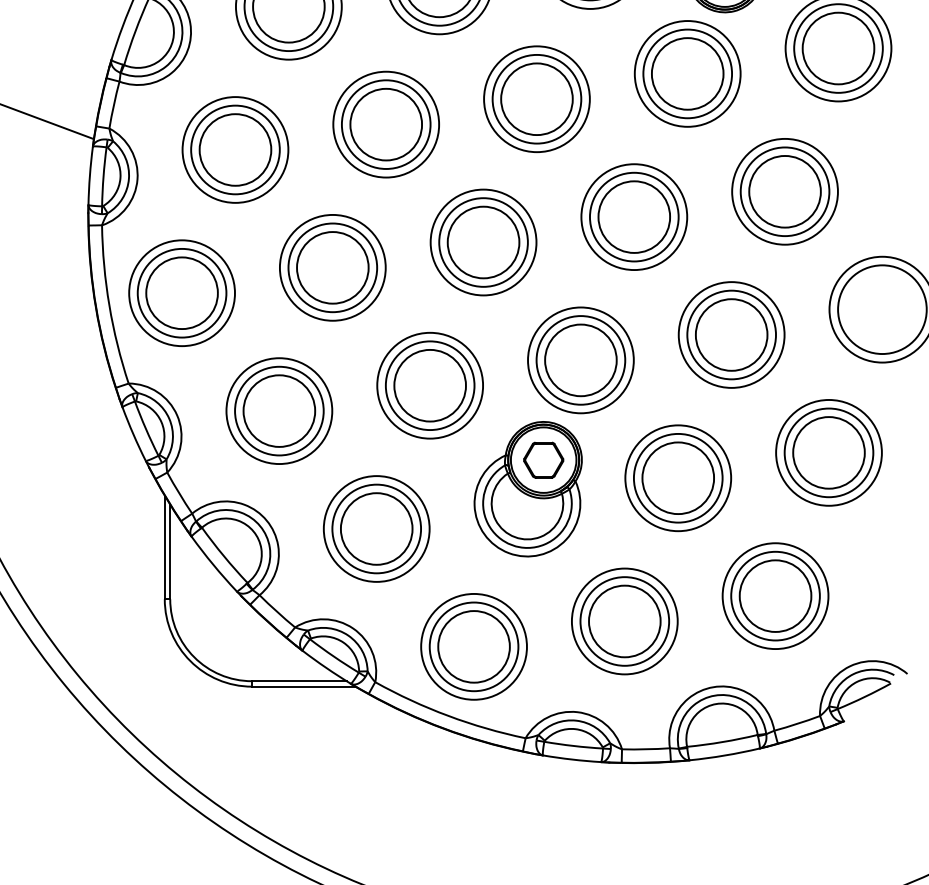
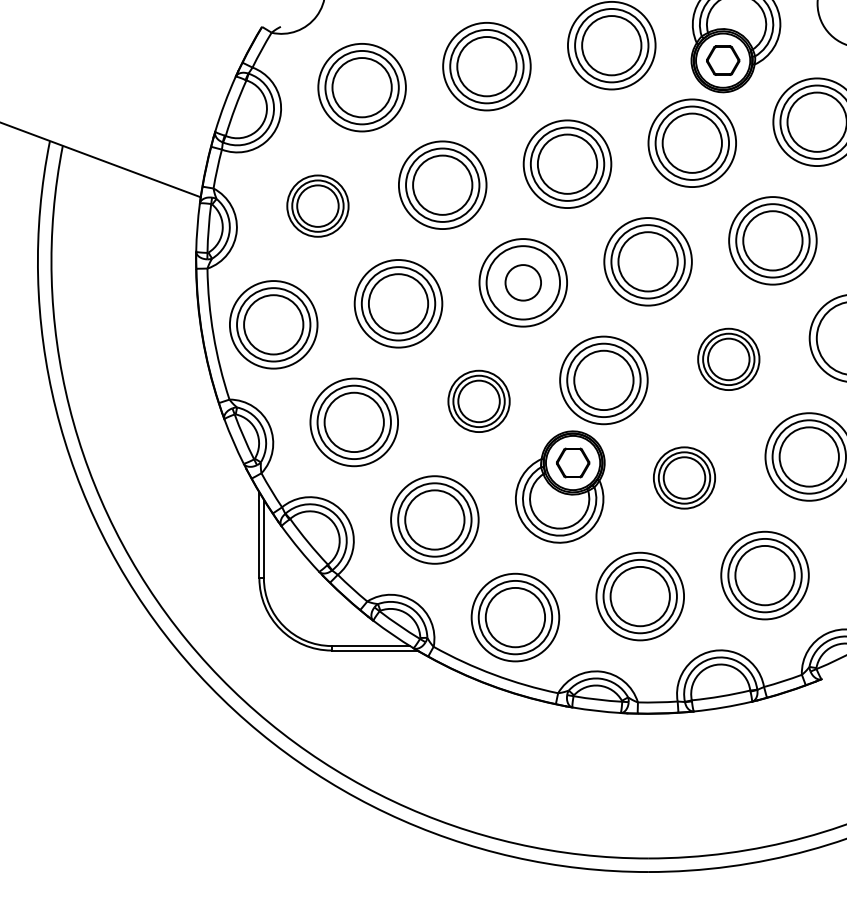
part: (234, 149) -> (317, 205), size x0.7
circle: (482, 242) -> (522, 282), size x0.6
part: (731, 335) -> (728, 359), size x0.7
part: (429, 385) -> (478, 401), size x0.7
part: (678, 477) -> (684, 477), size x0.7

